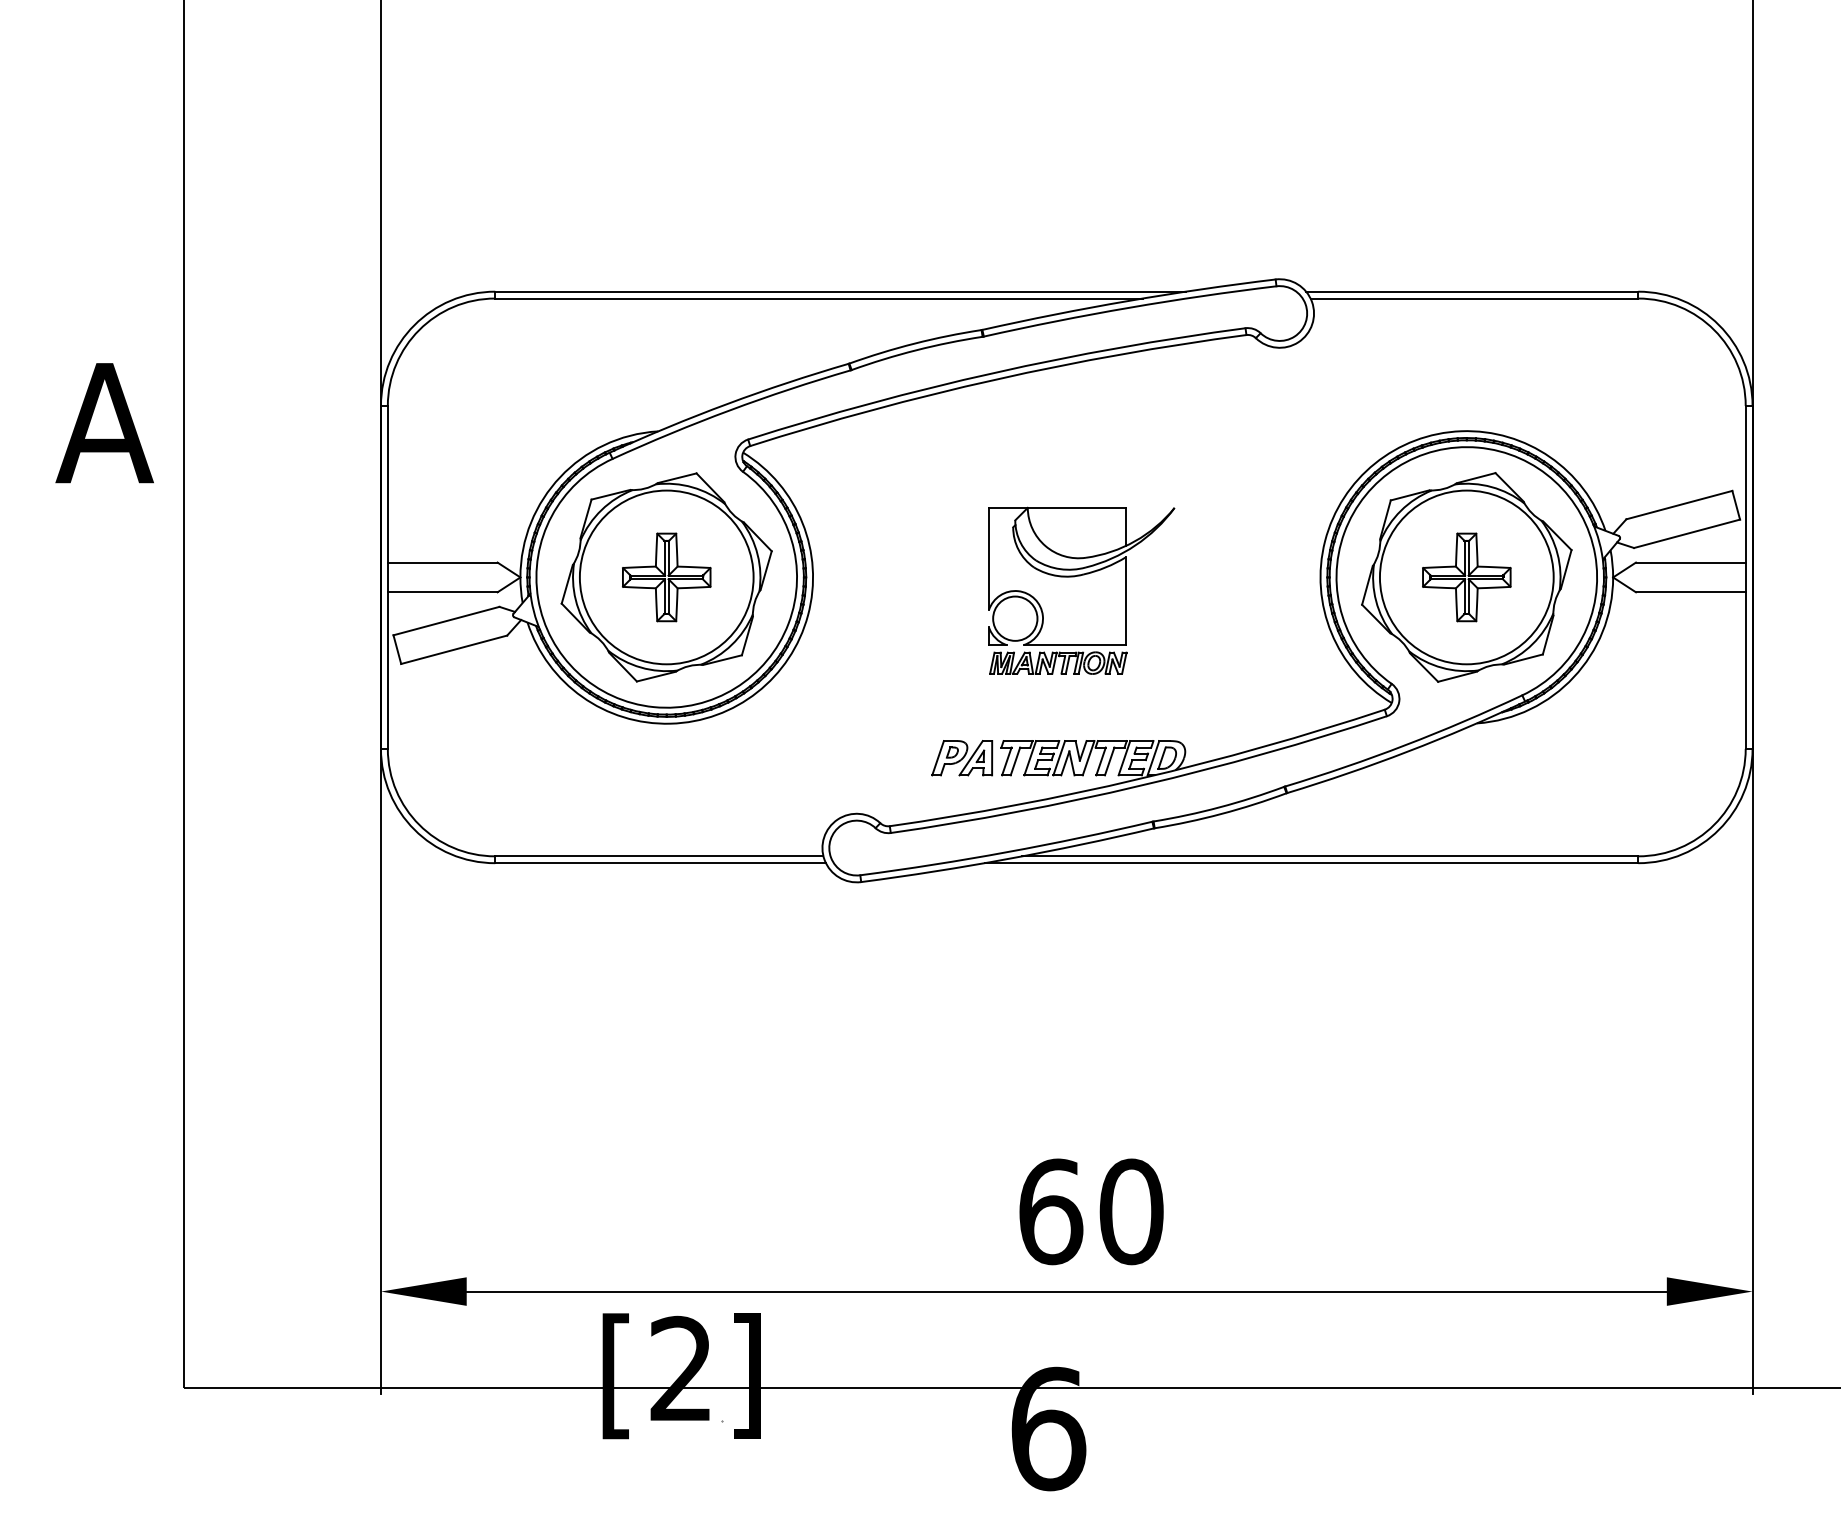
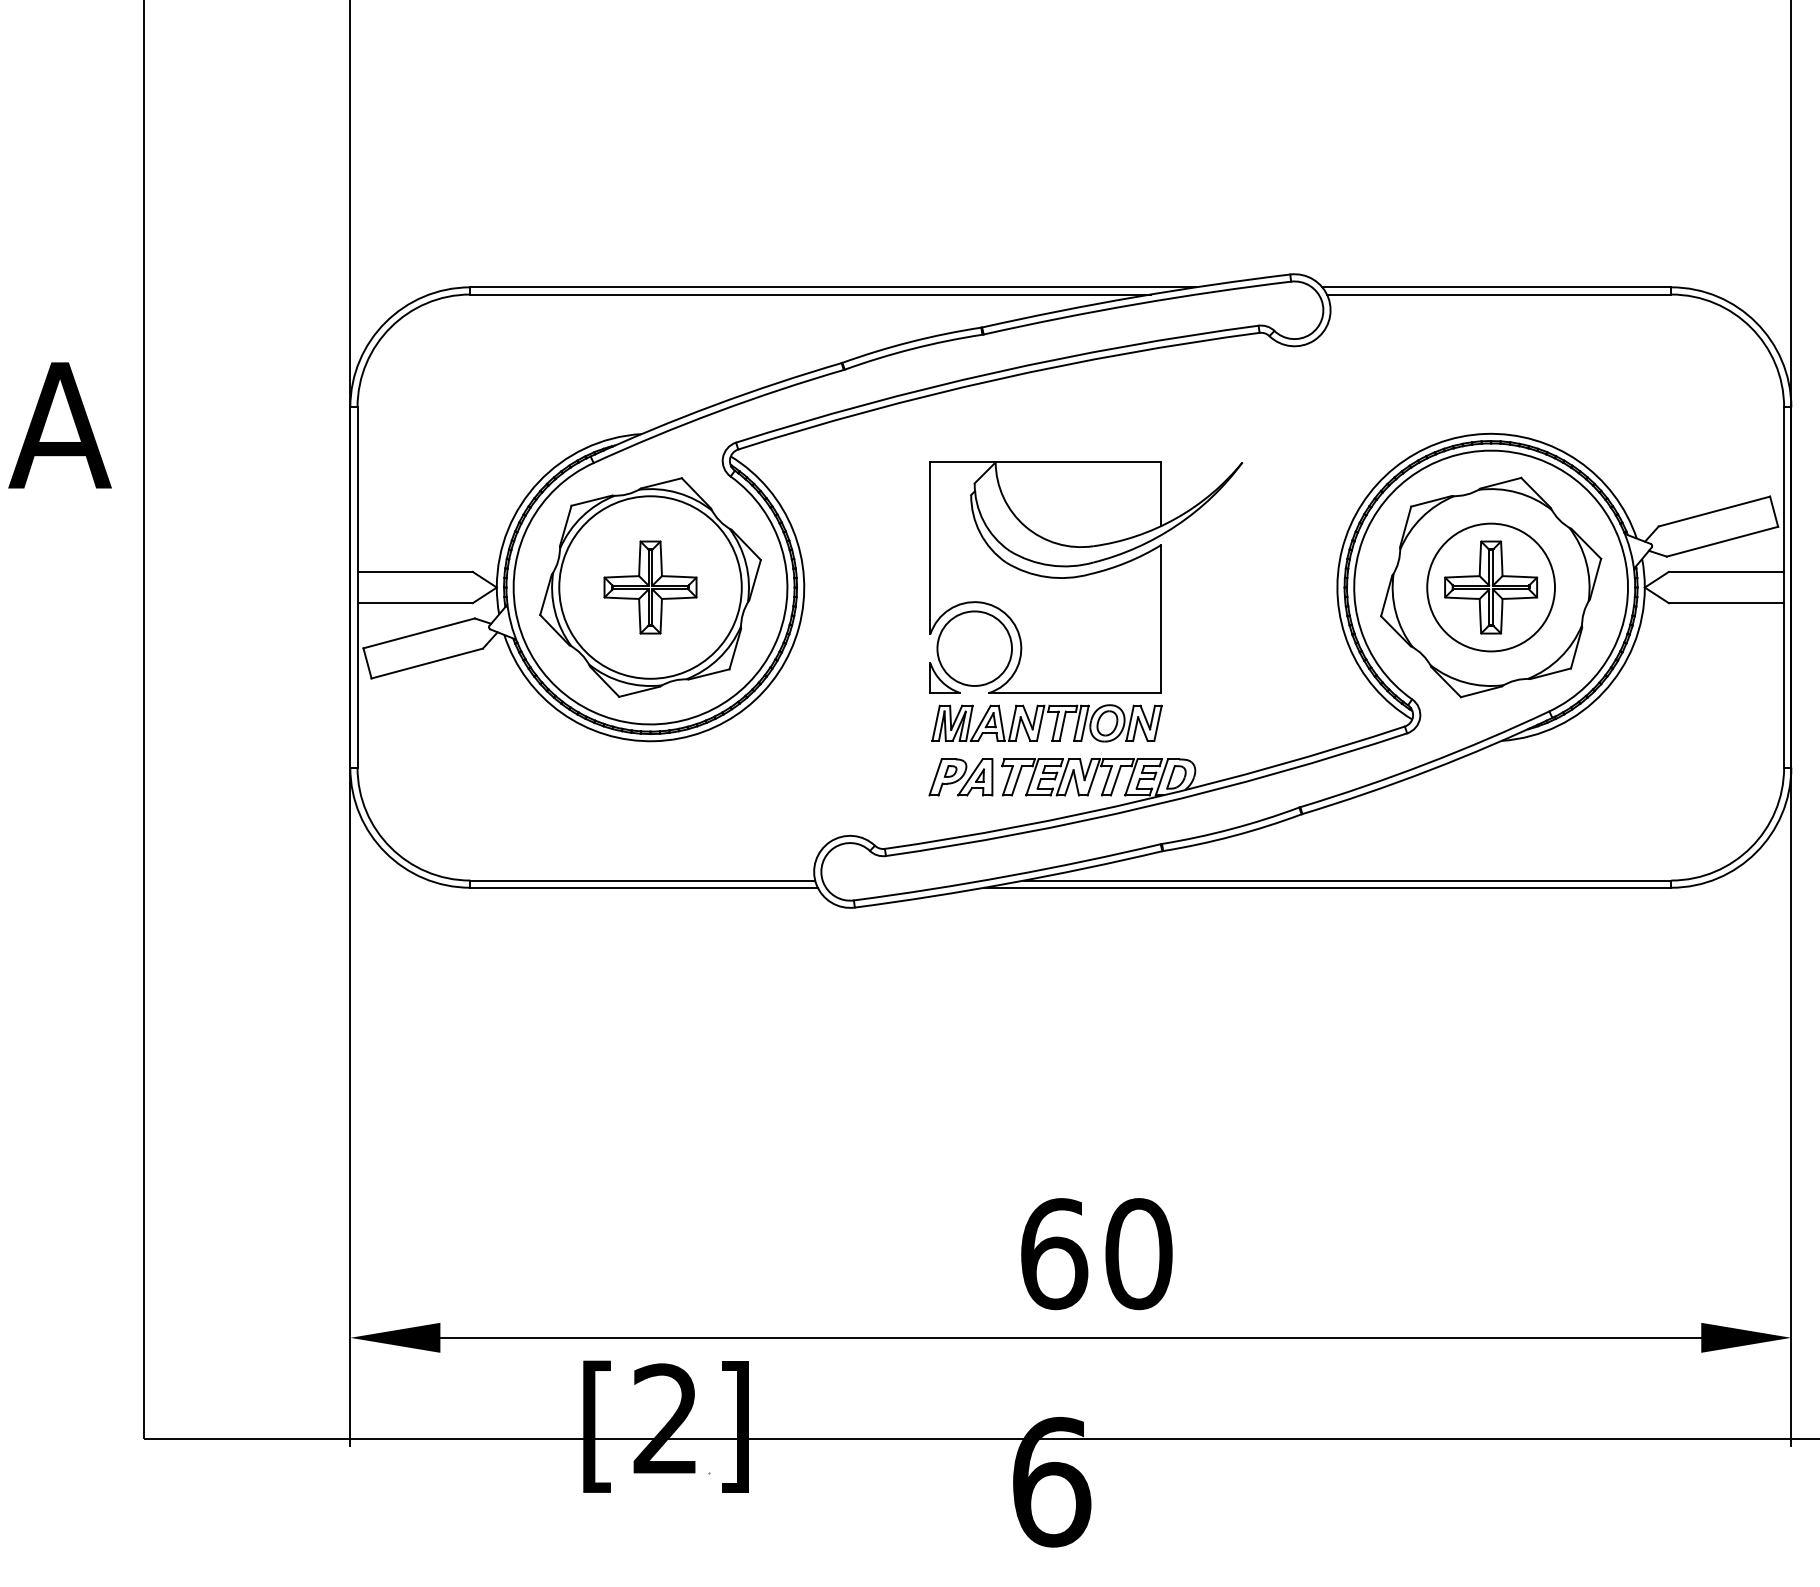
circle: (1466, 577) -> (1490, 587), size x0.7
part: (1081, 590) -> (1086, 601), size x1.6

